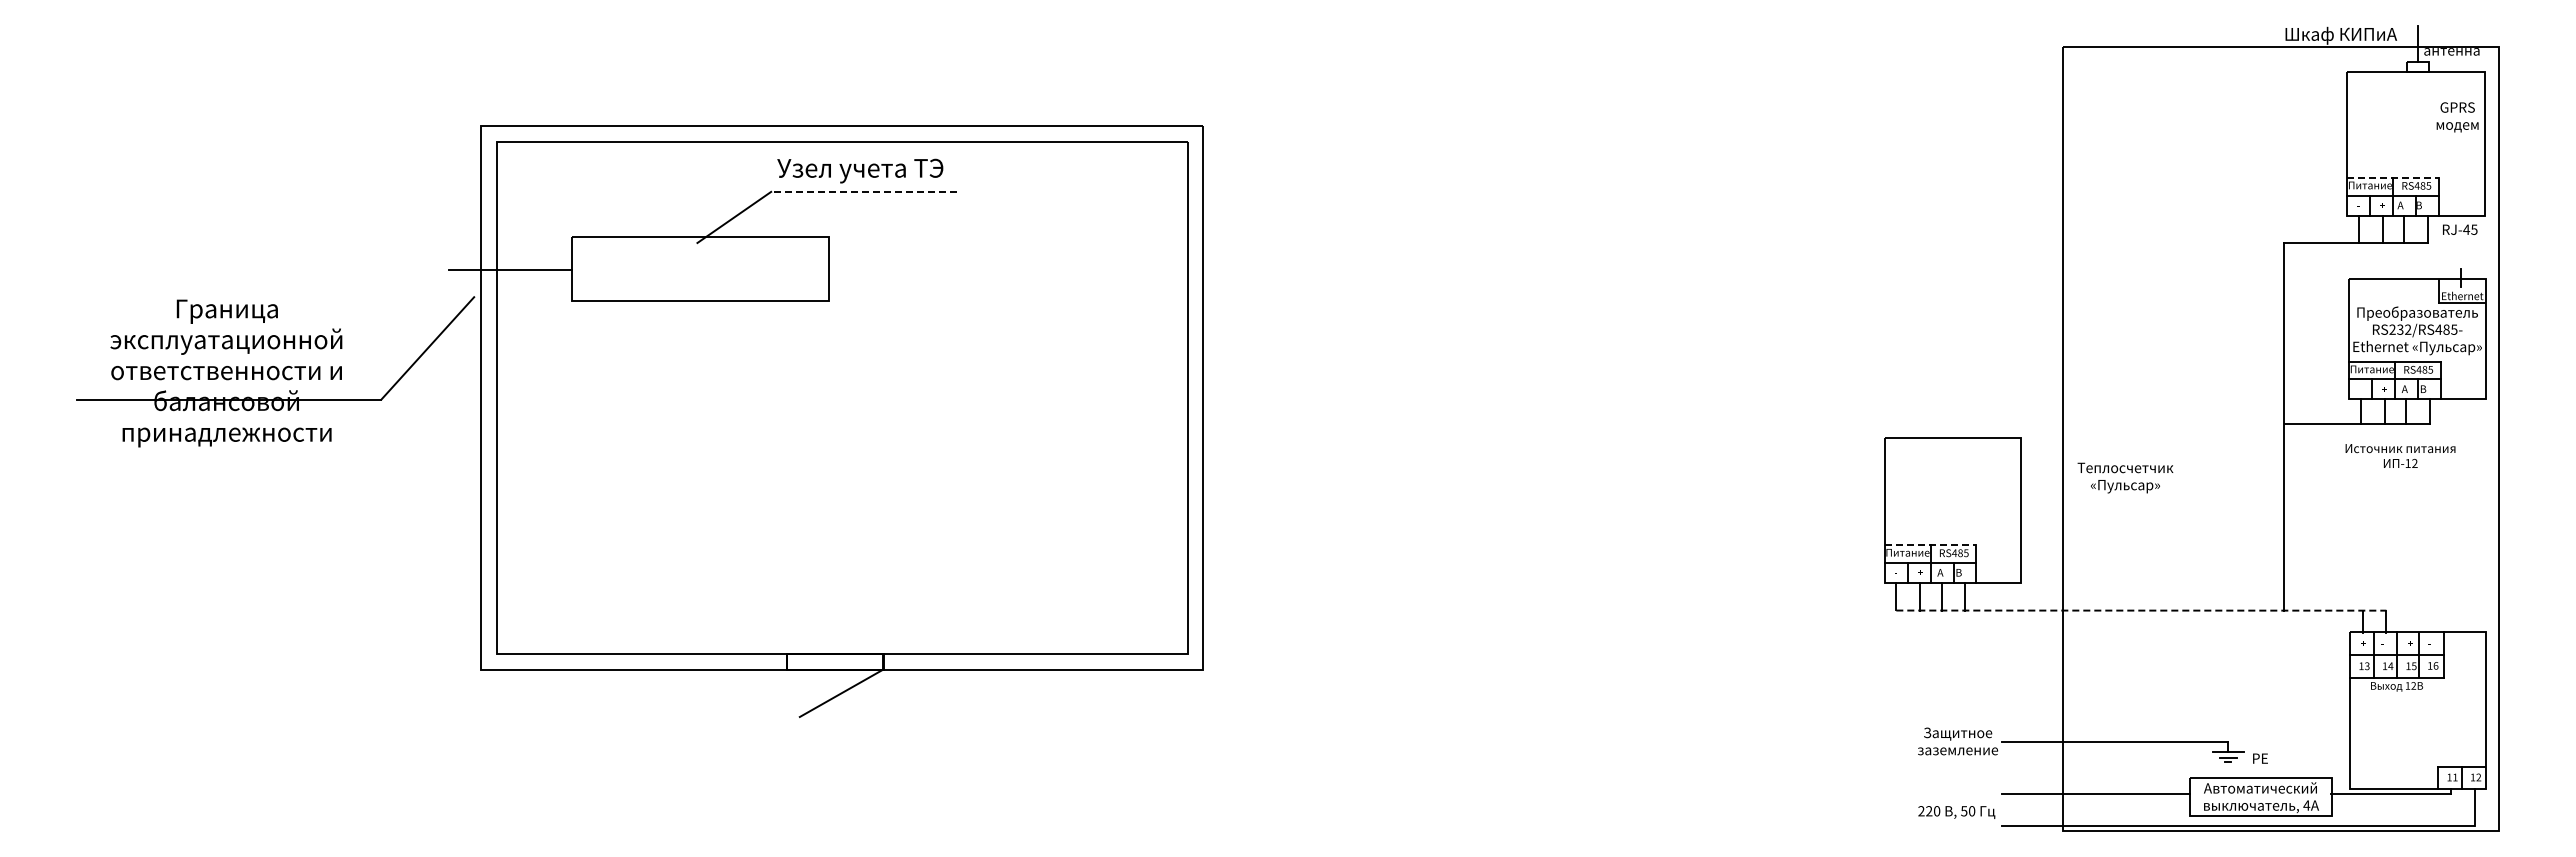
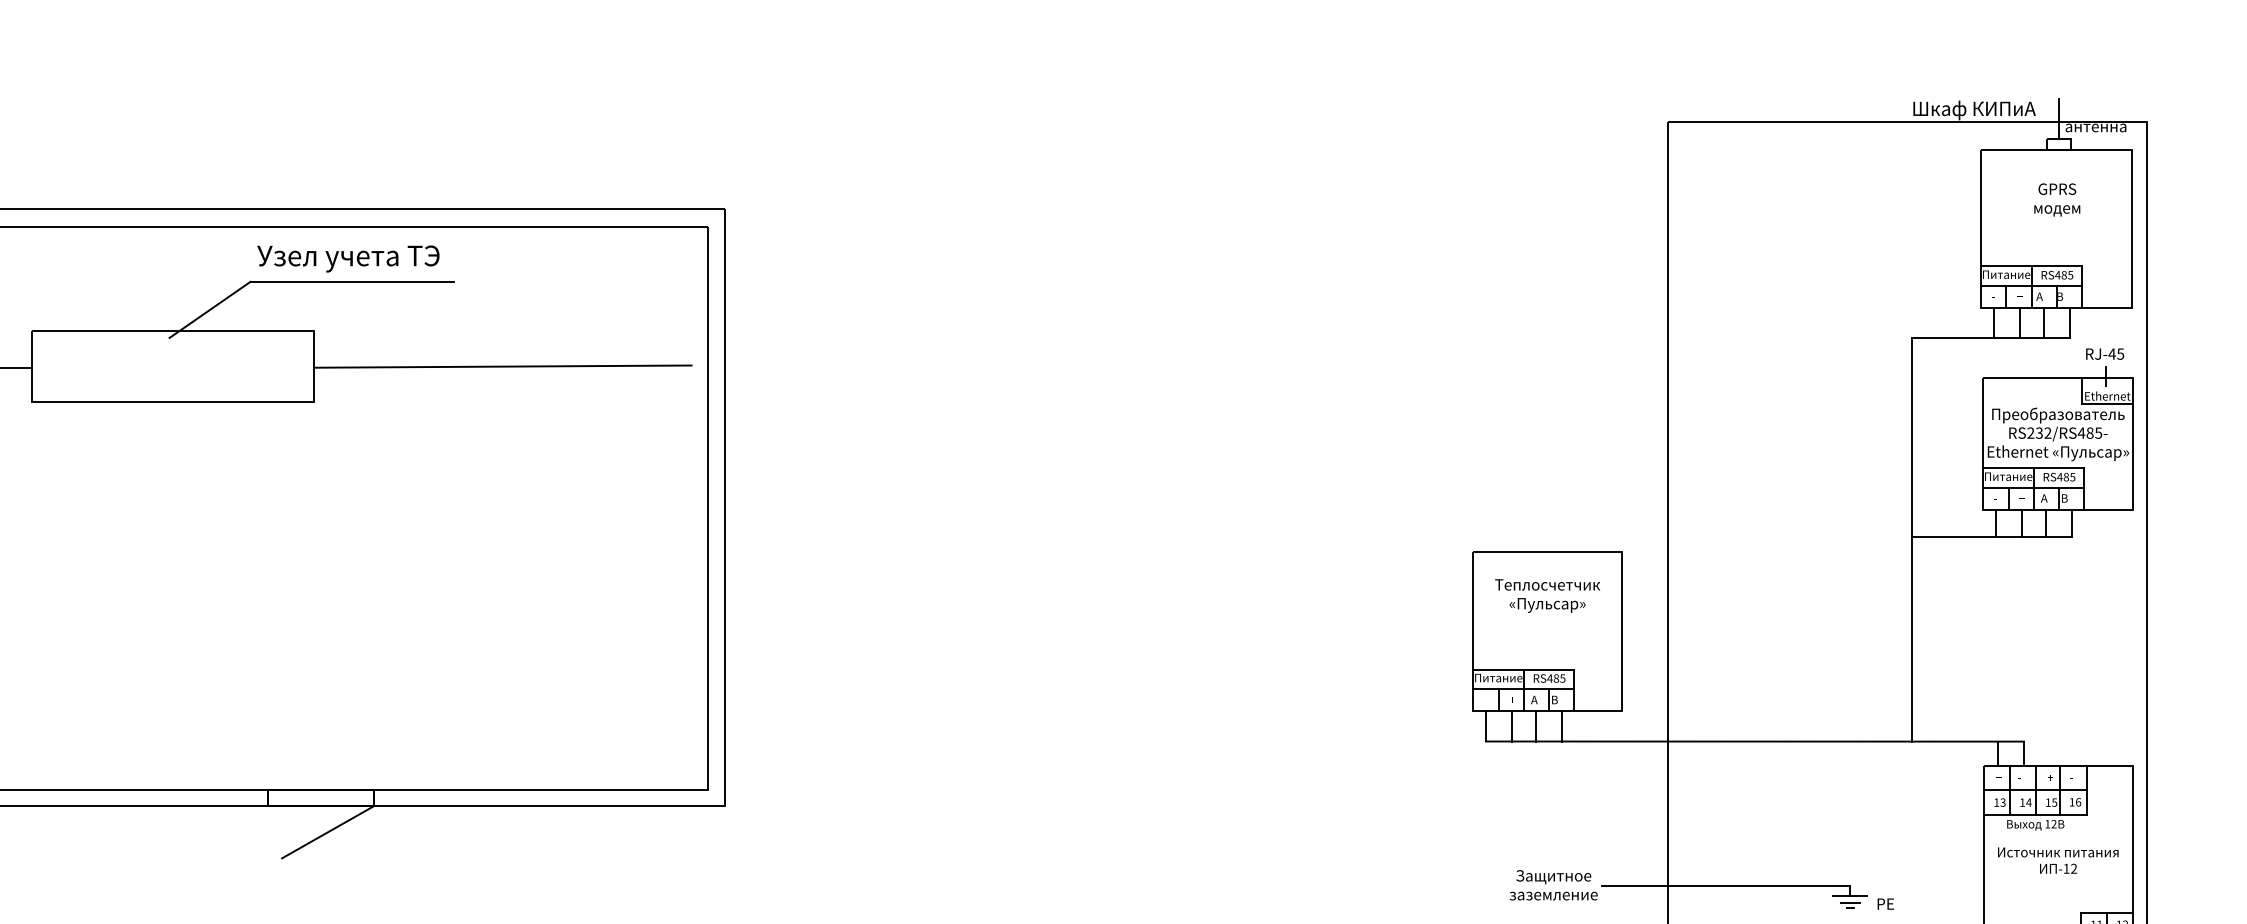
text: (2457, 117) -> (2057, 200), moved
line: (2393, 177) -> (2031, 266), dashed -> solid
line: (863, 191) -> (351, 281), dashed -> solid
text: (2460, 229) -> (2105, 353), moved
line: (1001, 269) -> (503, 367), added
text: (2400, 455) -> (2058, 860), moved
text: (2125, 477) -> (1547, 595), moved
line: (1930, 545) -> (1523, 670), dashed -> solid
line: (2141, 610) -> (1755, 741), dashed -> solid

